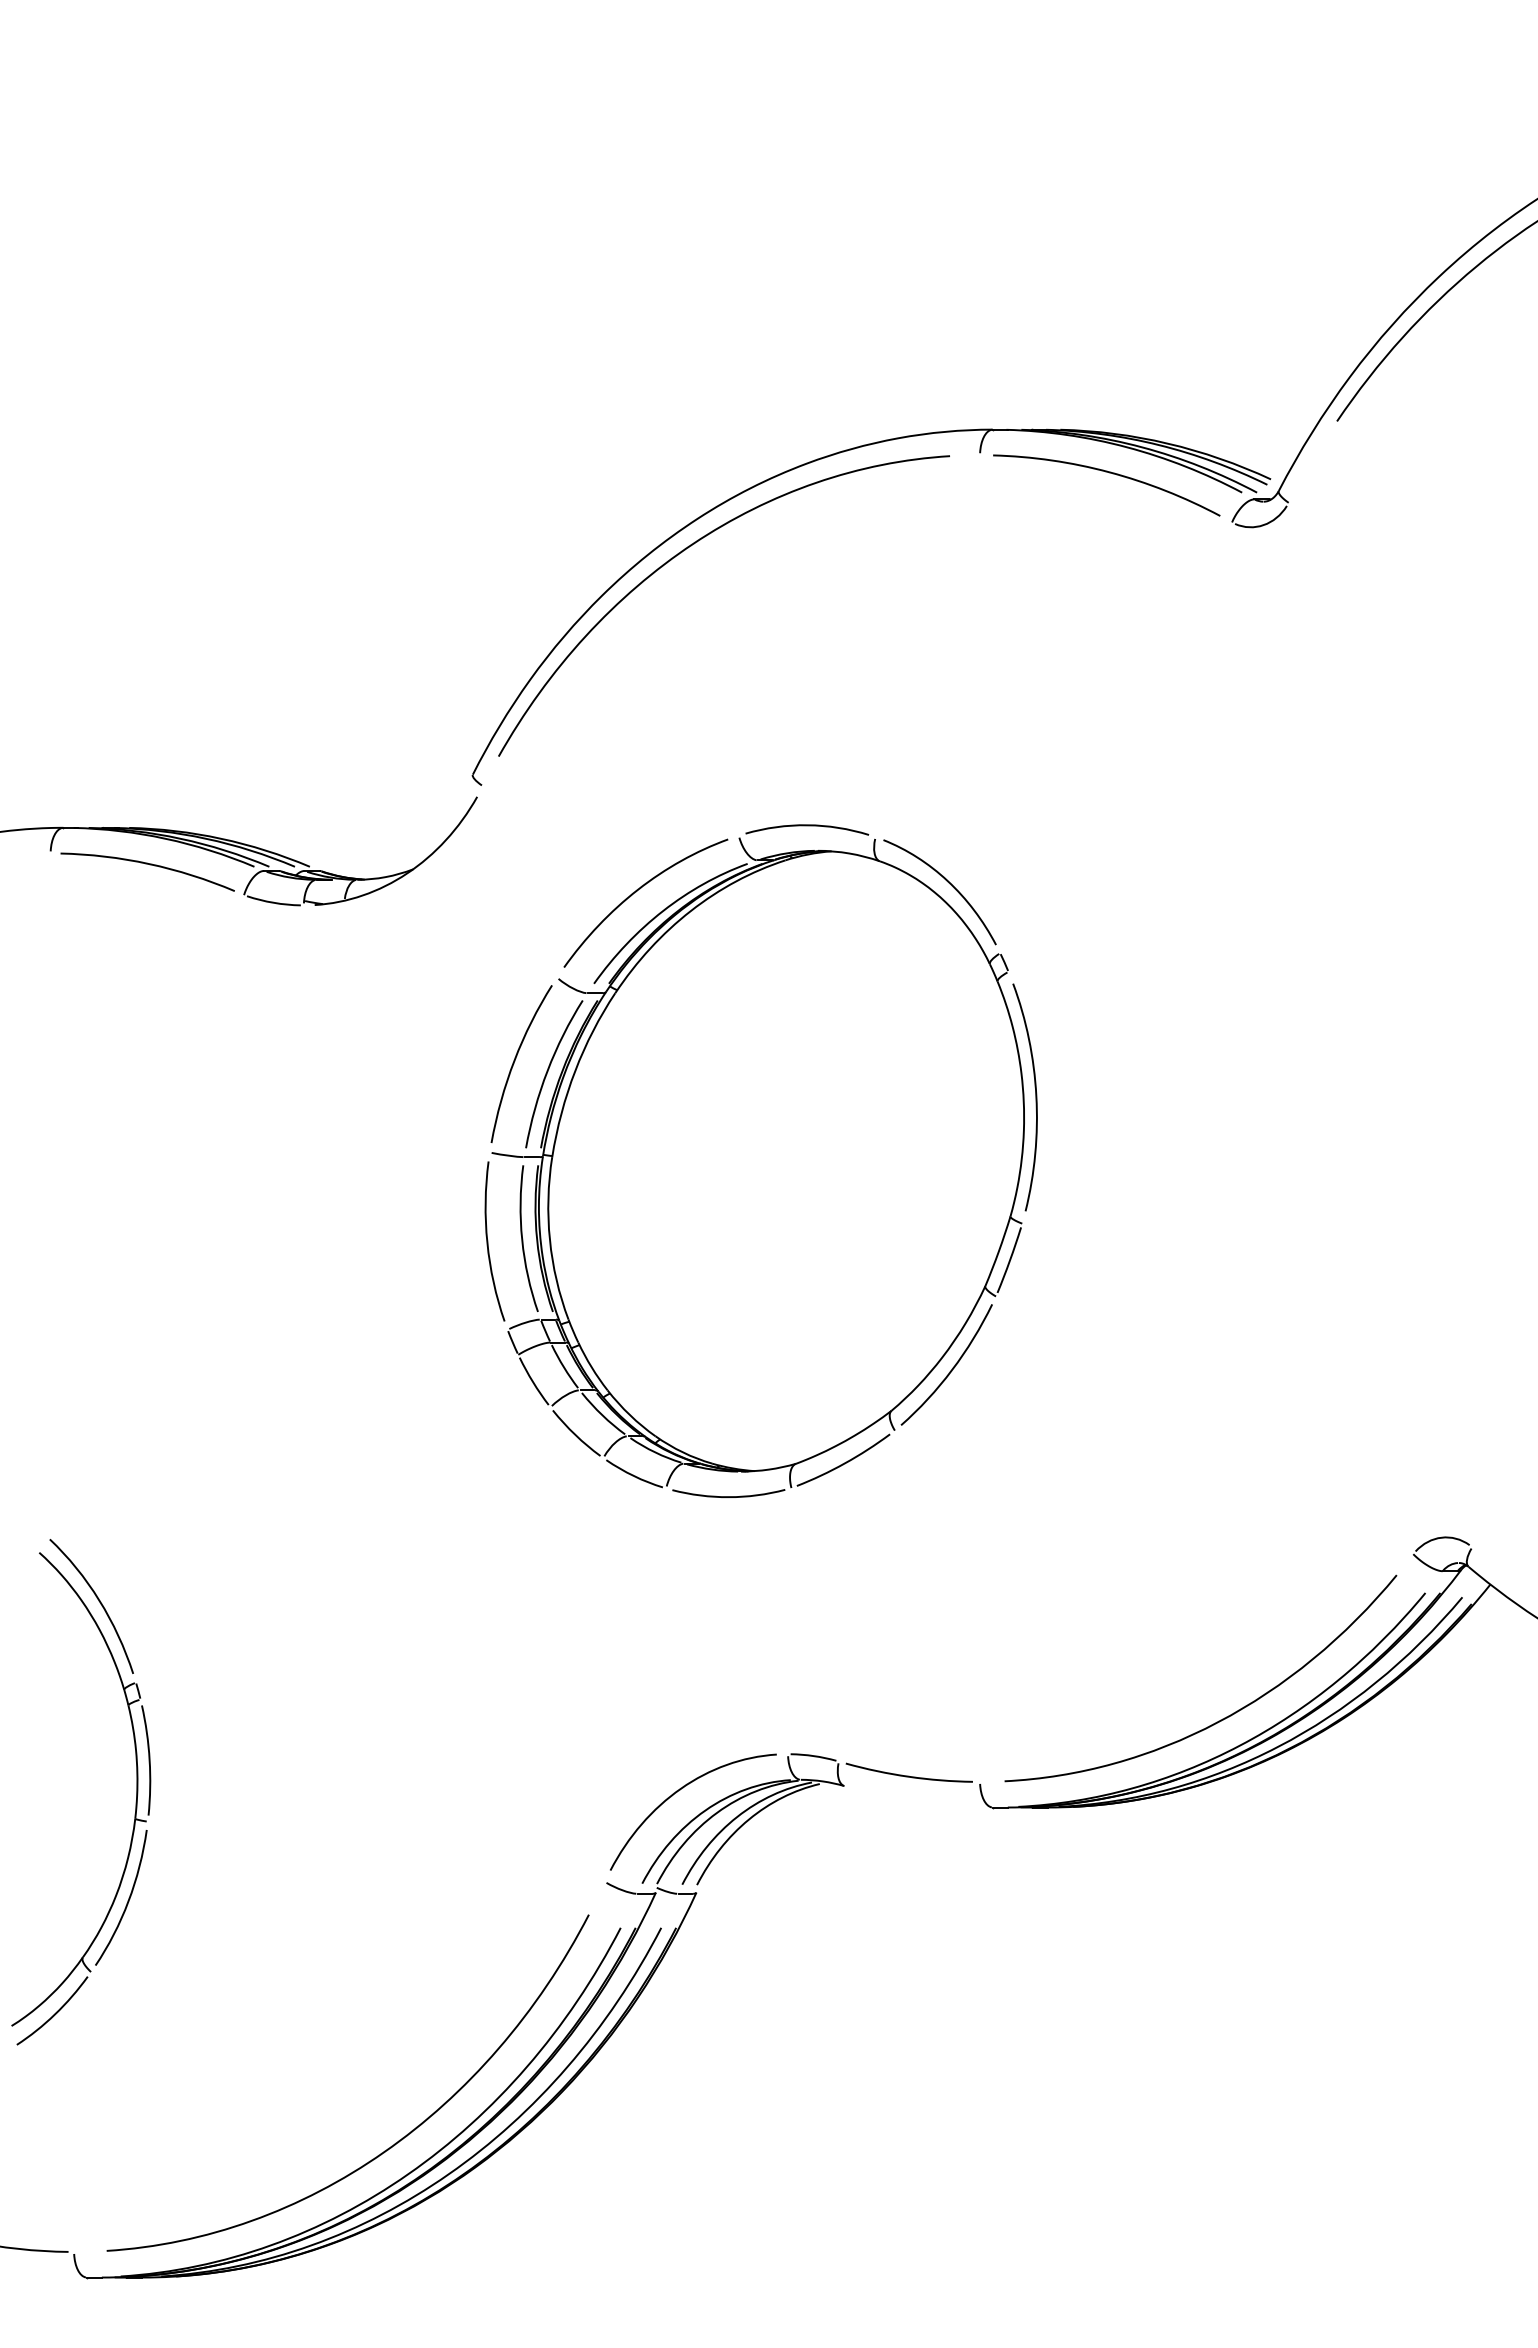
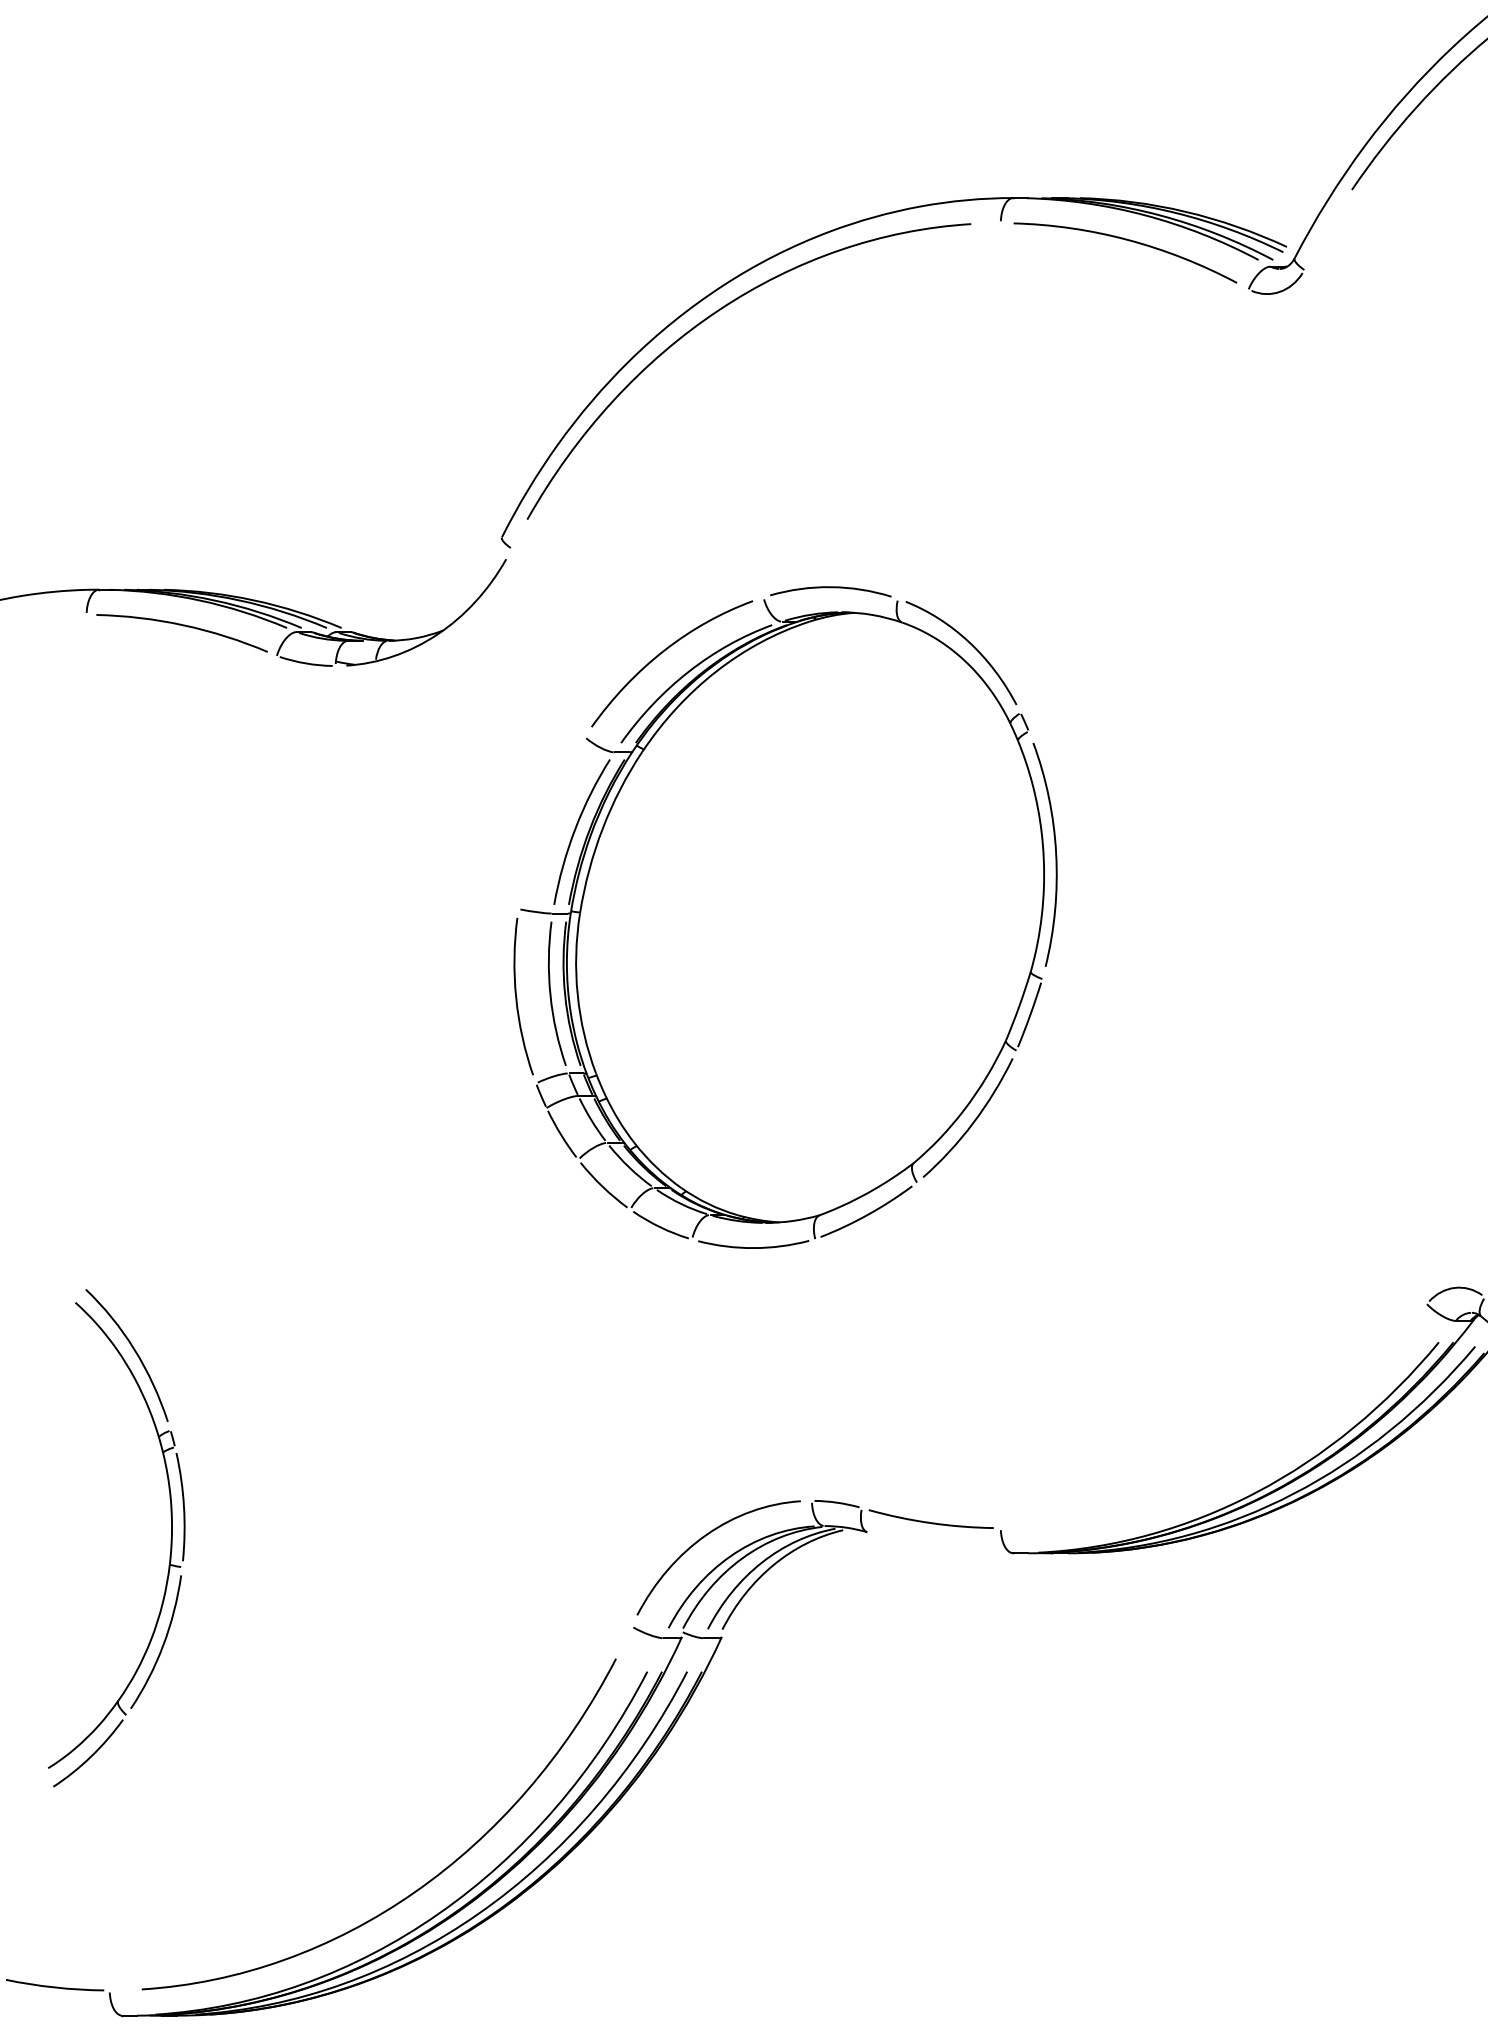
curve: (515, 1061) -> (543, 819), removed
curve: (1220, 1719) -> (1237, 1466), removed

